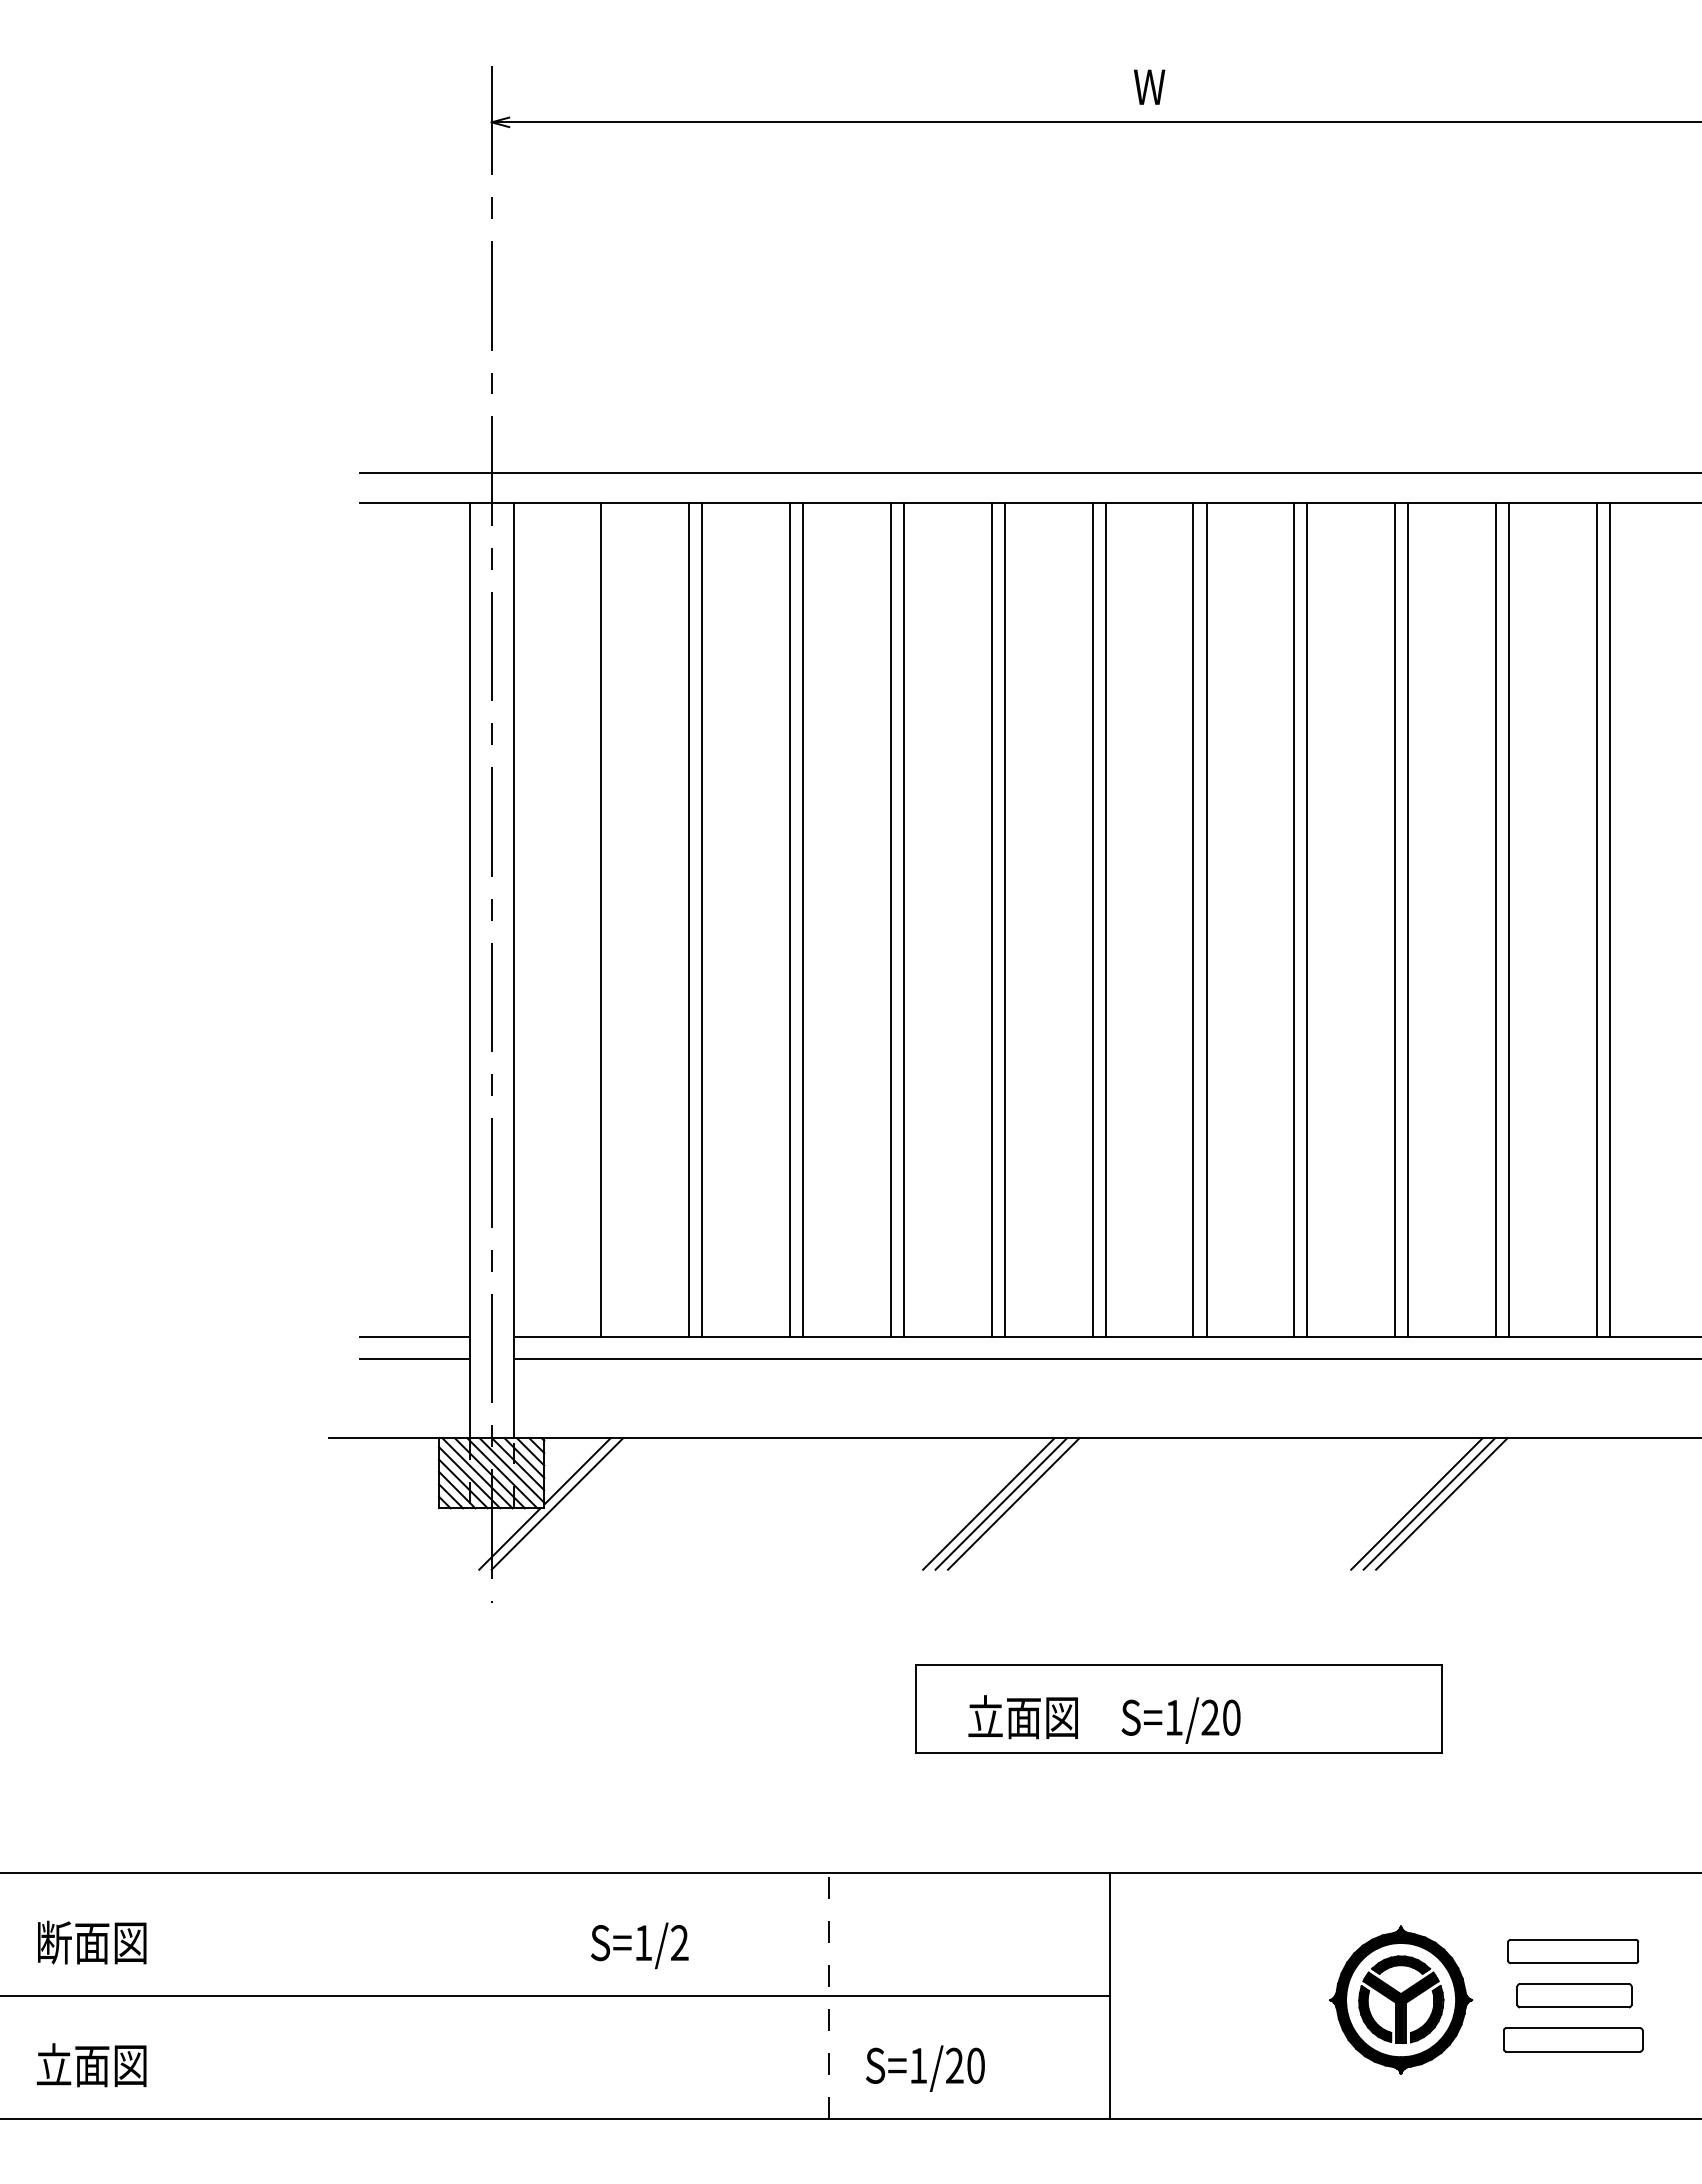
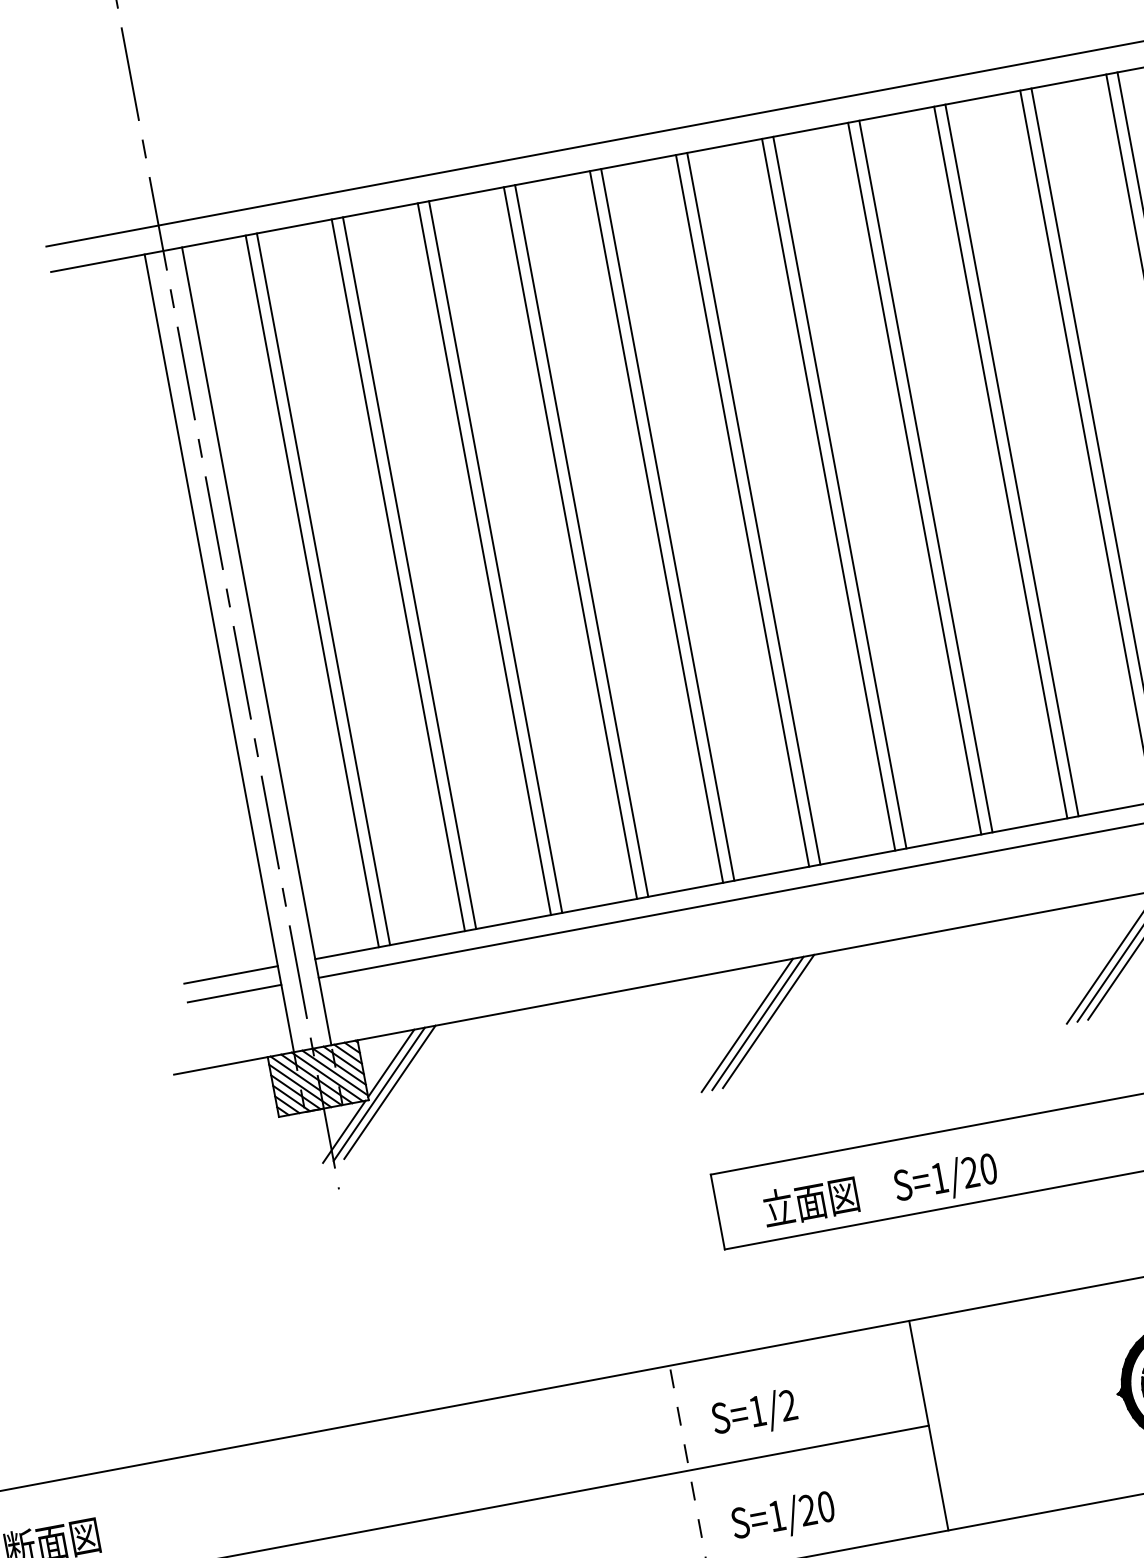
line: (588, 920) -> (312, 591), added
line: (569, 1503) -> (389, 1092), added
text: (639, 1945) -> (754, 1414), moved

